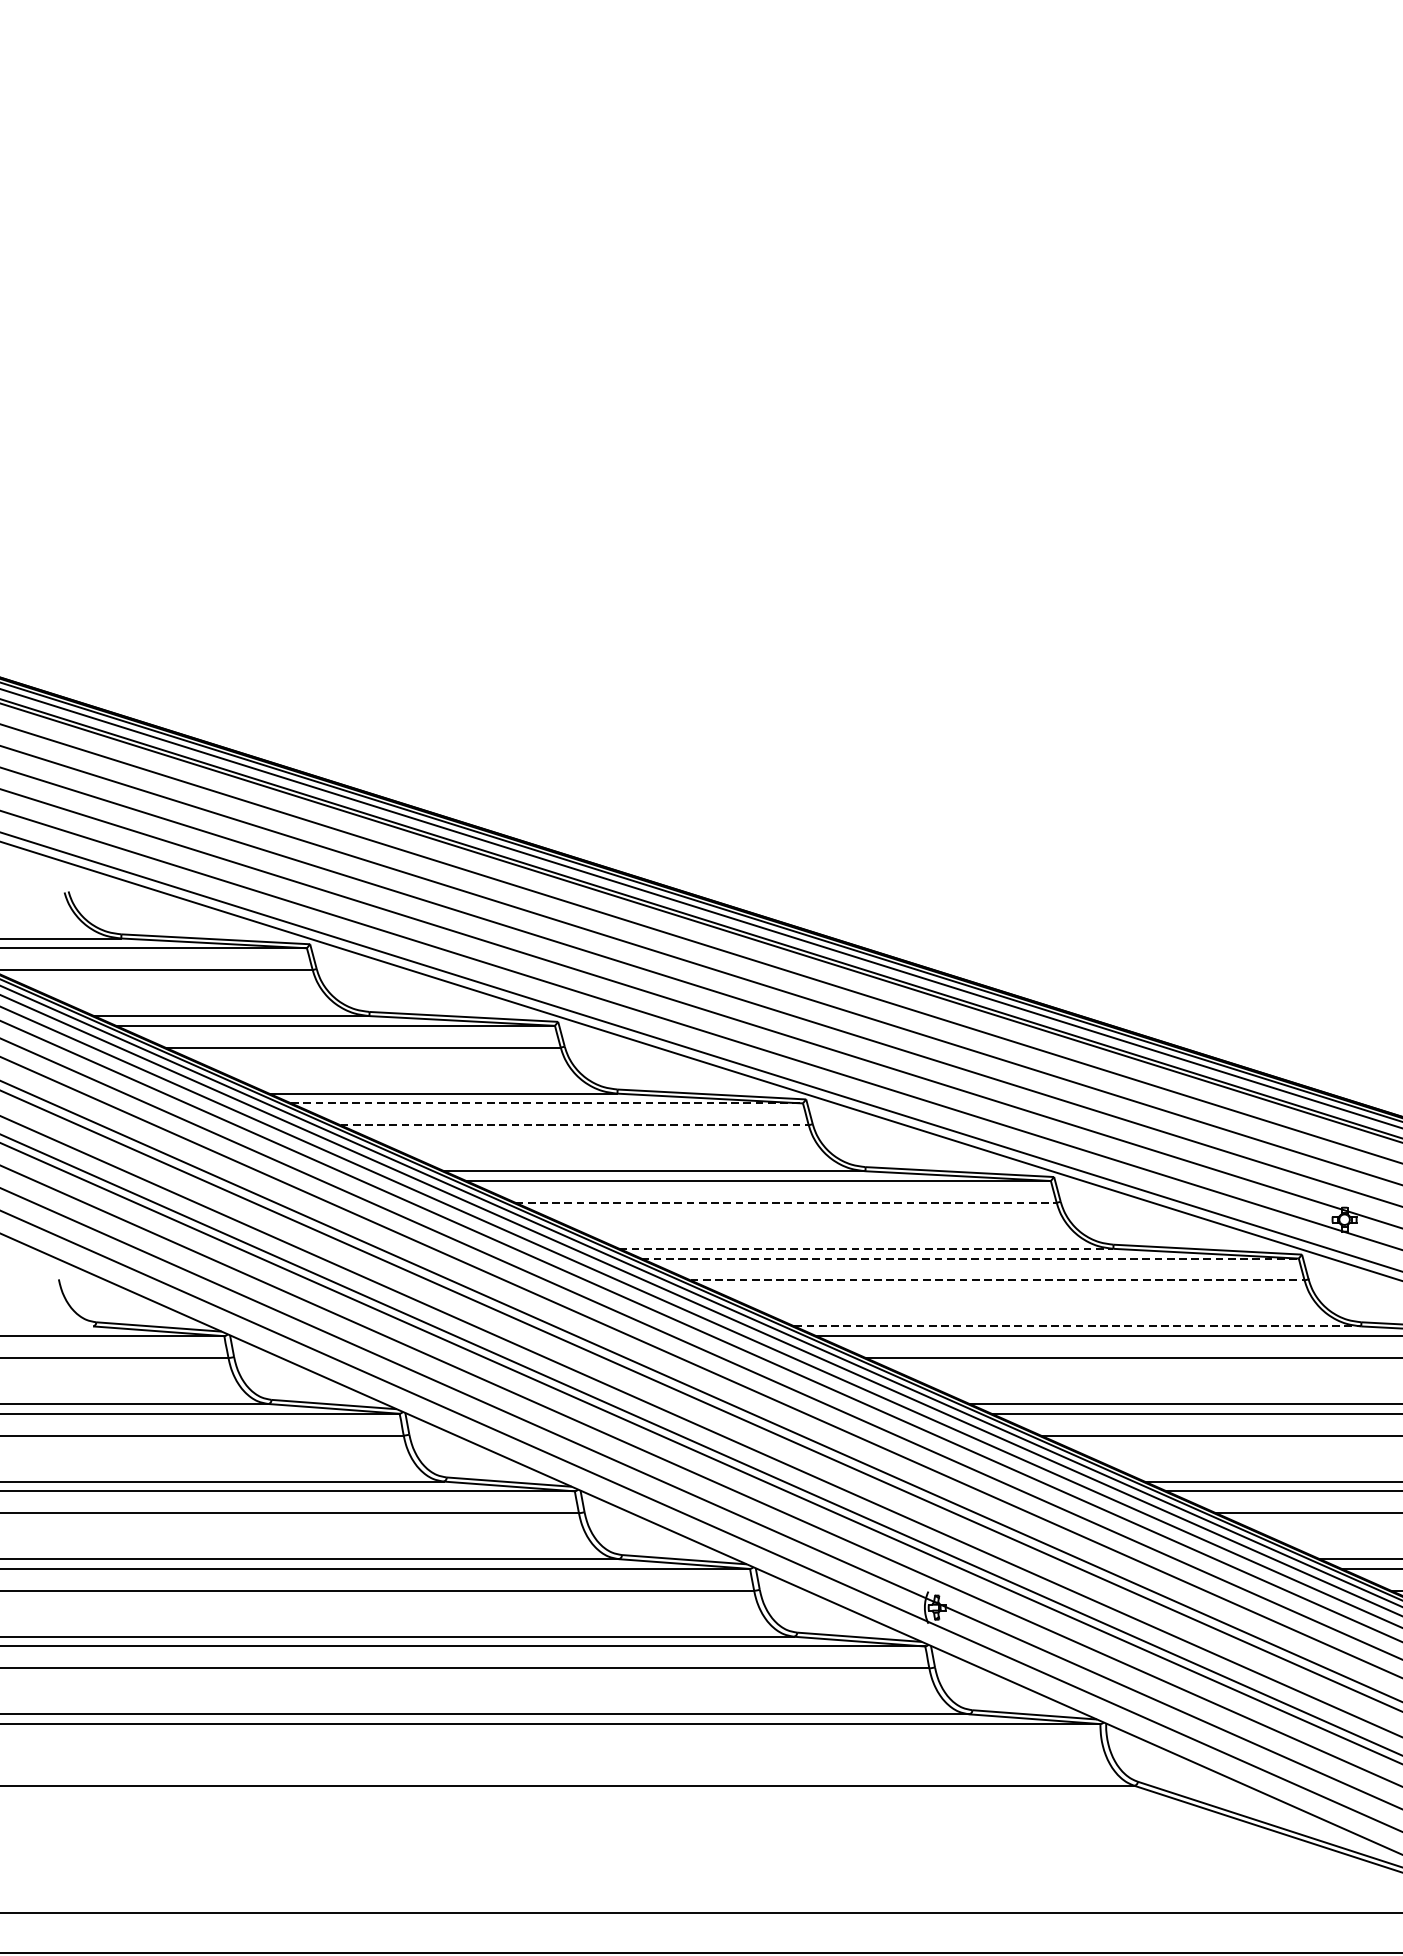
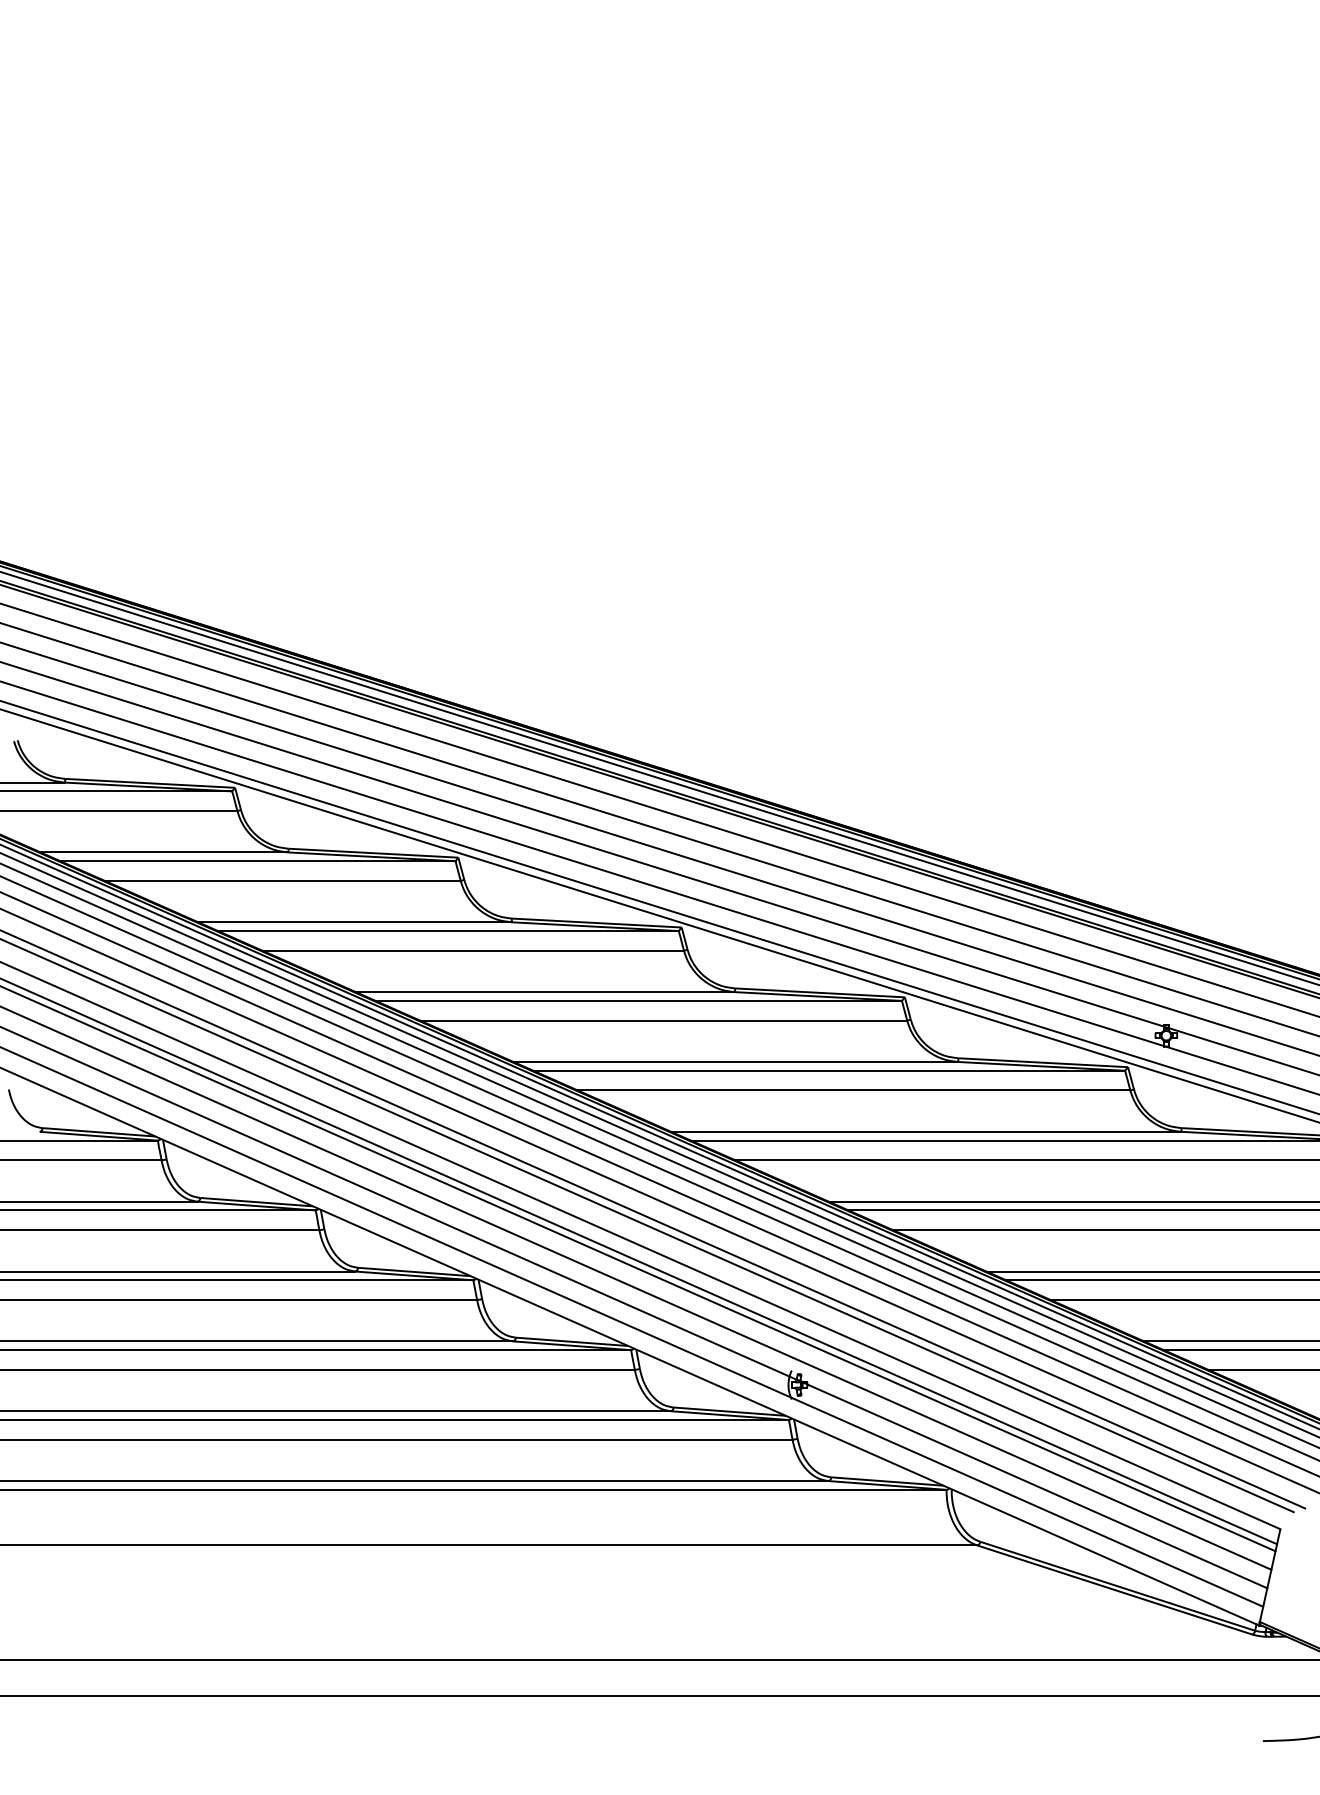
line: (547, 1103) -> (448, 931), dashed -> solid
line: (574, 1124) -> (473, 950), dashed -> solid
line: (786, 1202) -> (663, 1020), dashed -> solid
line: (867, 1248) -> (736, 1061), dashed -> solid
line: (970, 1258) -> (829, 1070), dashed -> solid
line: (998, 1280) -> (854, 1090), dashed -> solid
line: (1078, 1326) -> (926, 1131), dashed -> solid

